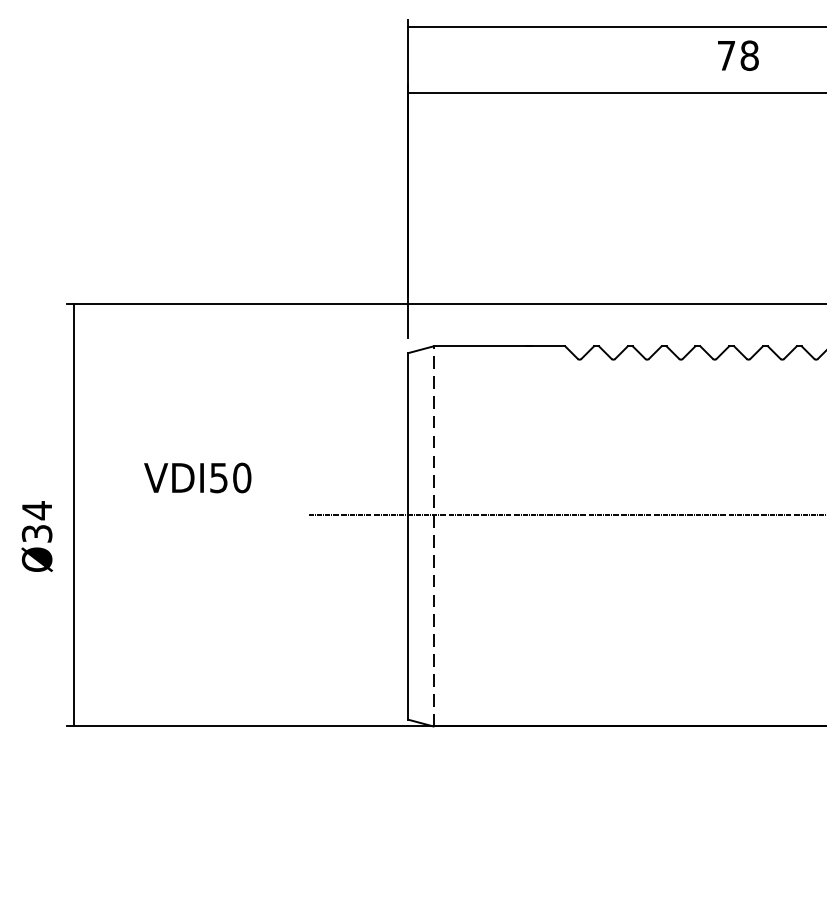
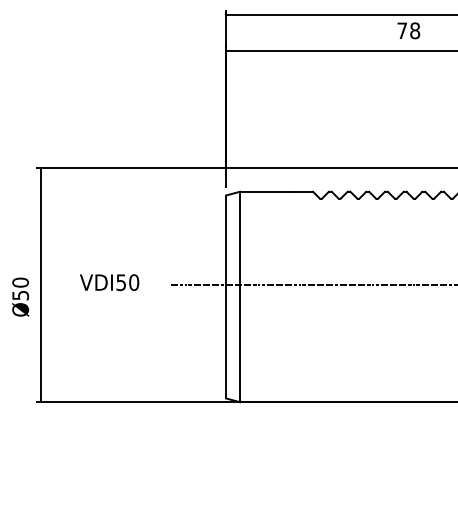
text: (197, 477) -> (109, 282), moved
text: (36, 521) -> (20, 288), Ø34 -> Ø50
line: (434, 535) -> (240, 296), dashed -> solid

